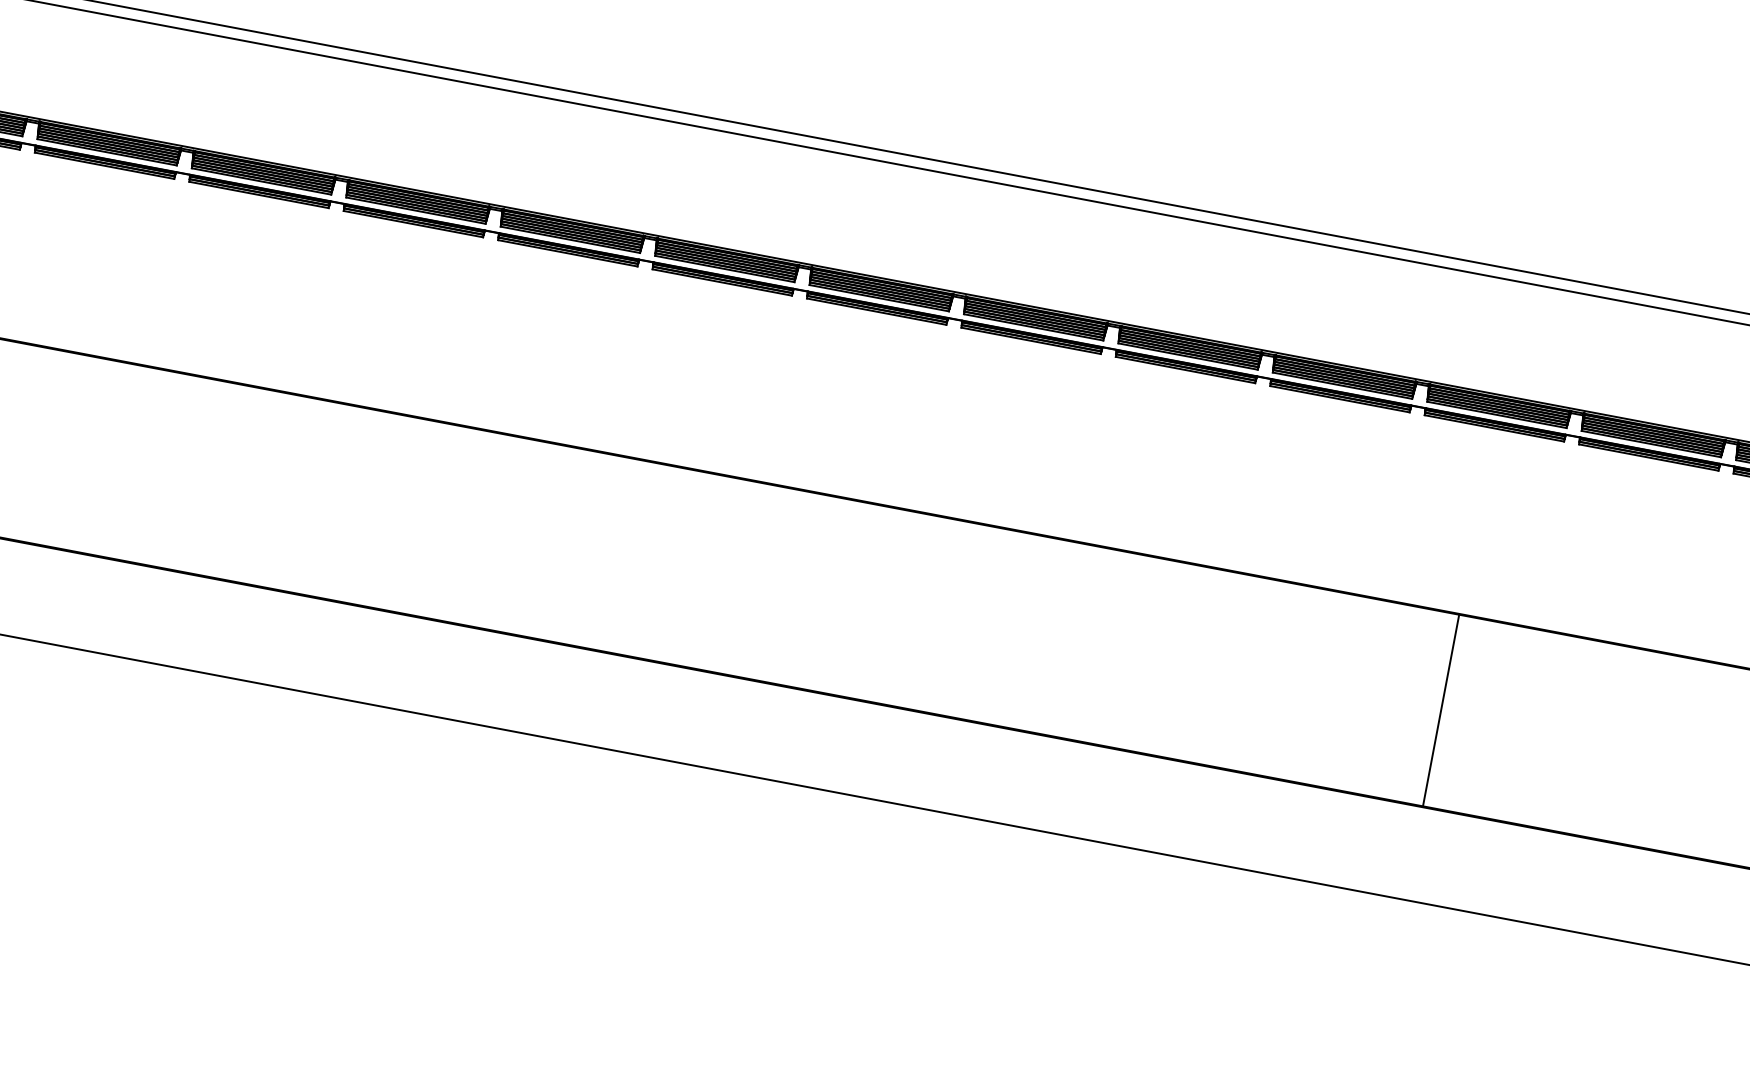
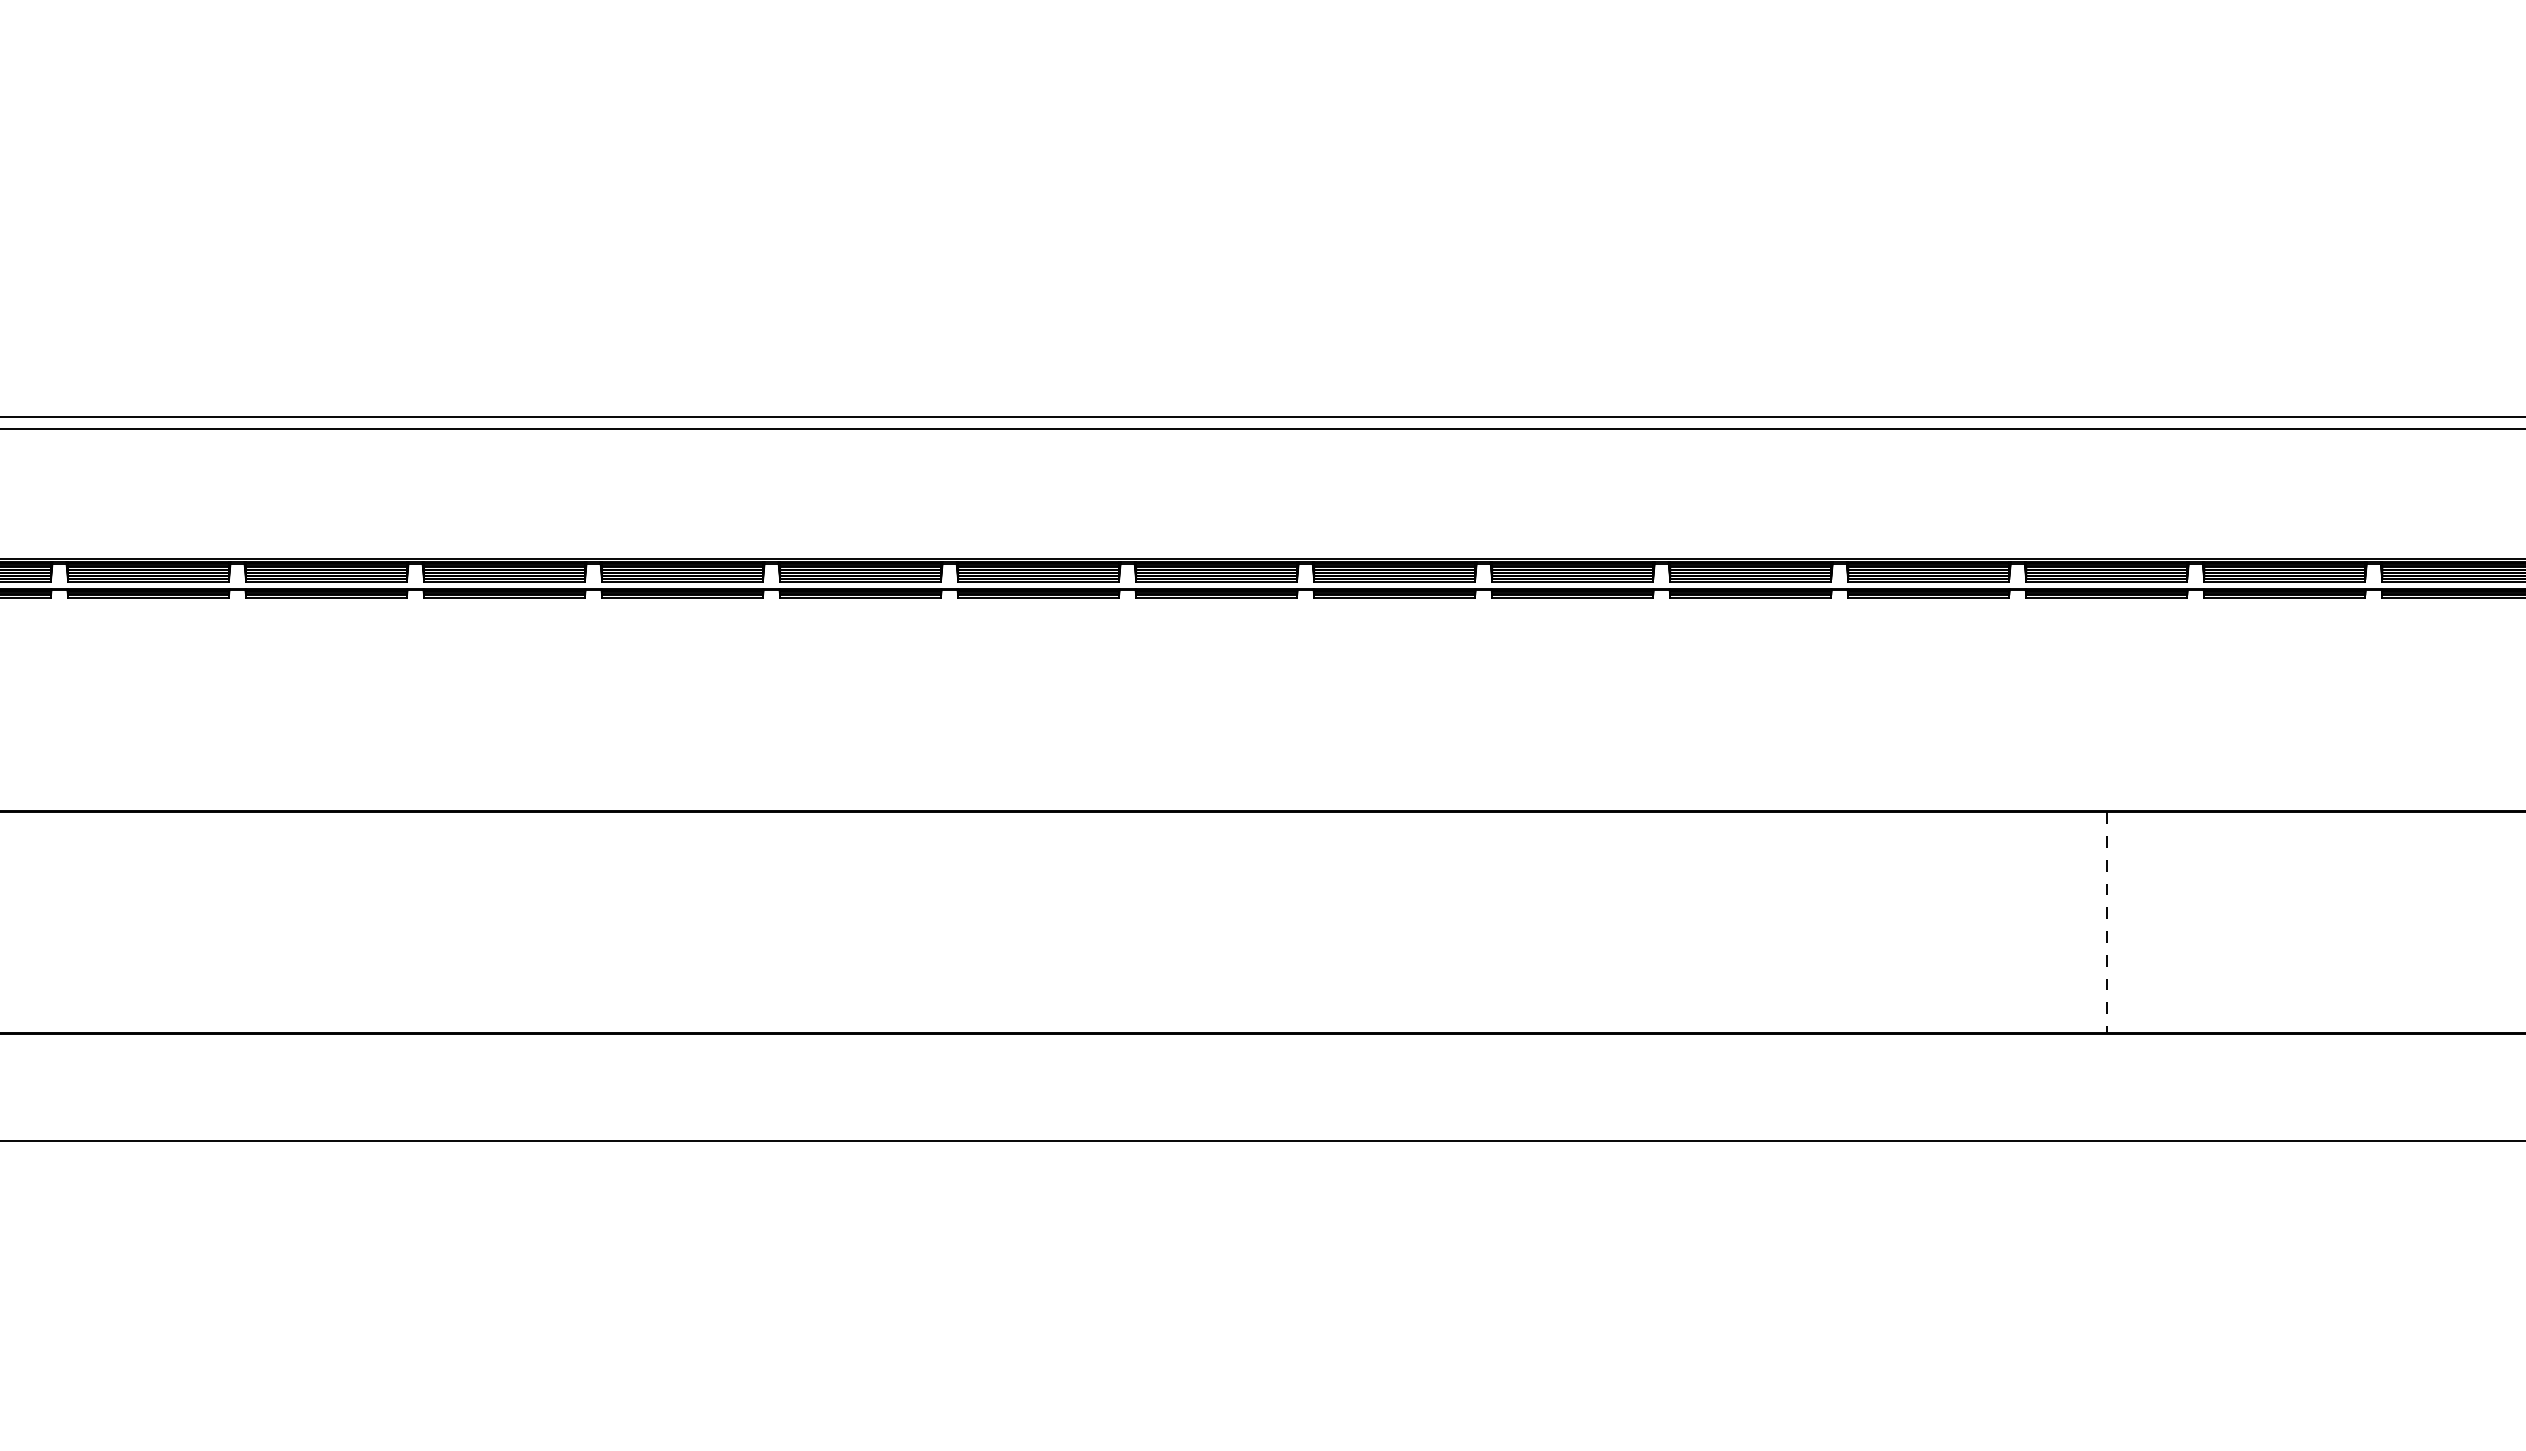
line: (1440, 711) -> (2106, 923), solid -> dashed

